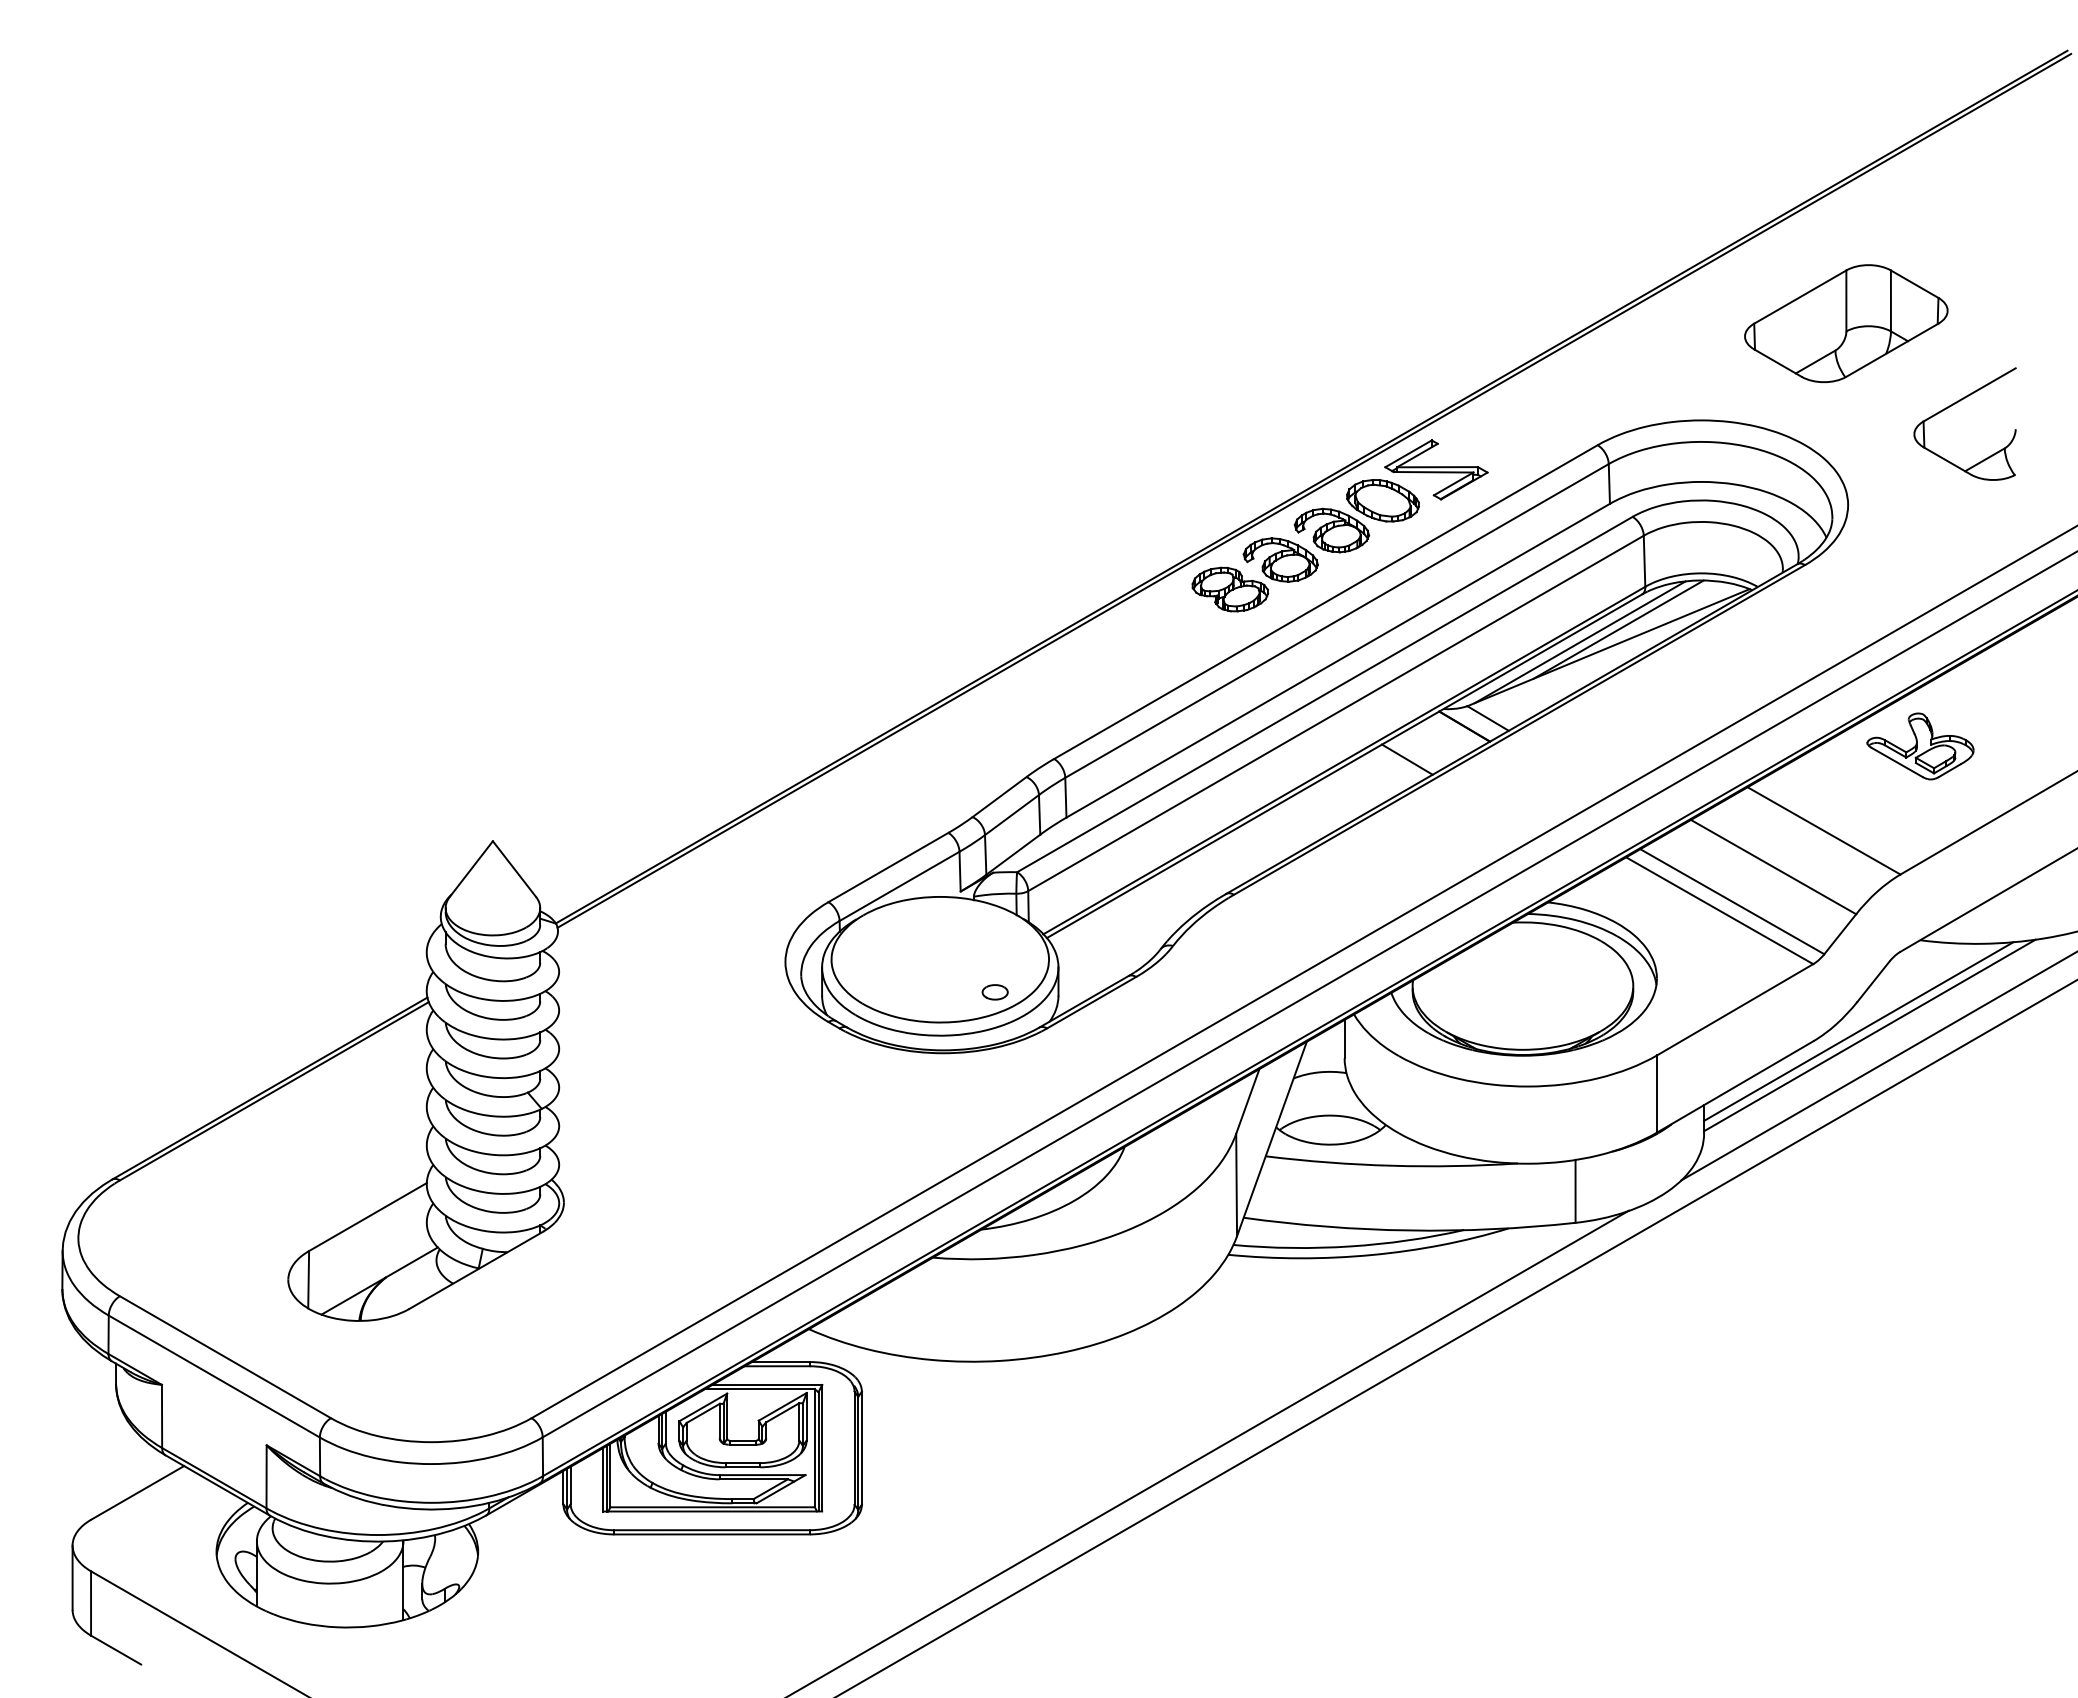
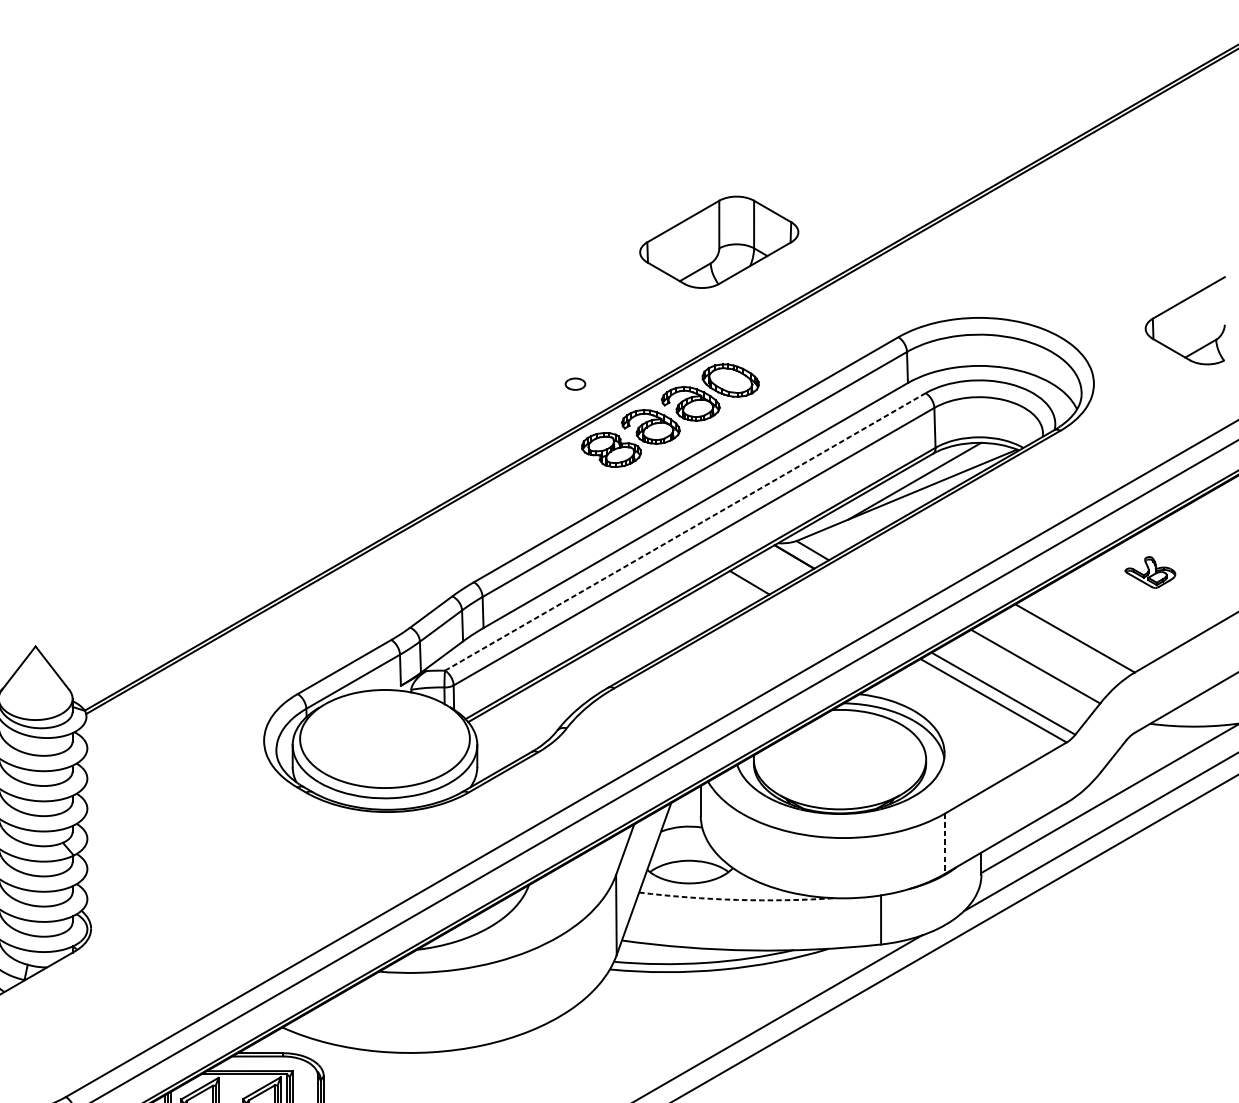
part: (1846, 323) -> (719, 242), moved
part: (1436, 469) -> (772, 356), removed
line: (1579, 642) -> (884, 491), removed
line: (1325, 694) -> (685, 531), solid -> dashed
part: (1920, 746) -> (1150, 572), size x0.6
part: (994, 992) -> (574, 384), moved
line: (1858, 1031) -> (1102, 795), removed
line: (1657, 1093) -> (945, 843), solid -> dashed
arc: (1391, 1165) -> (737, 899), solid -> dashed

